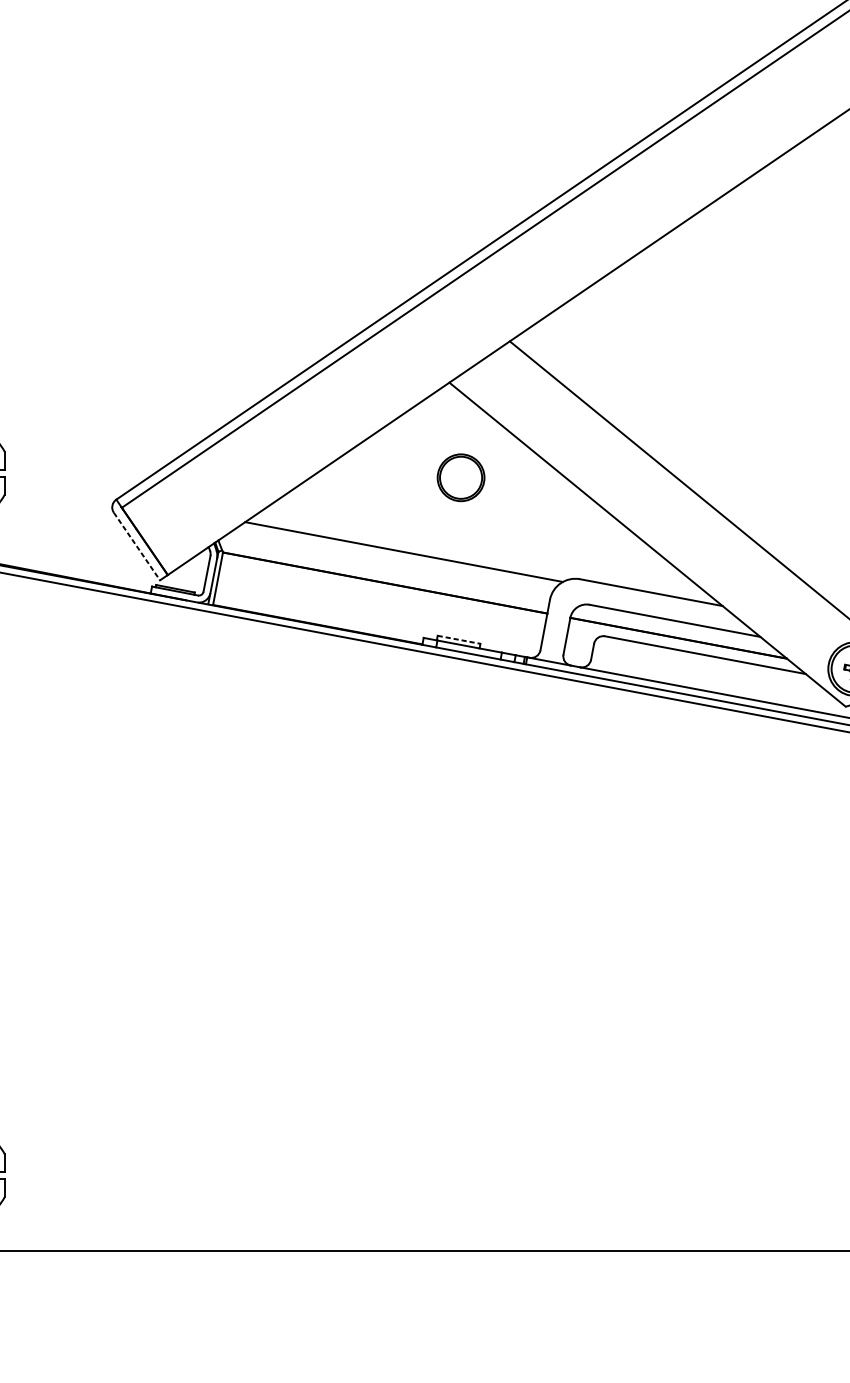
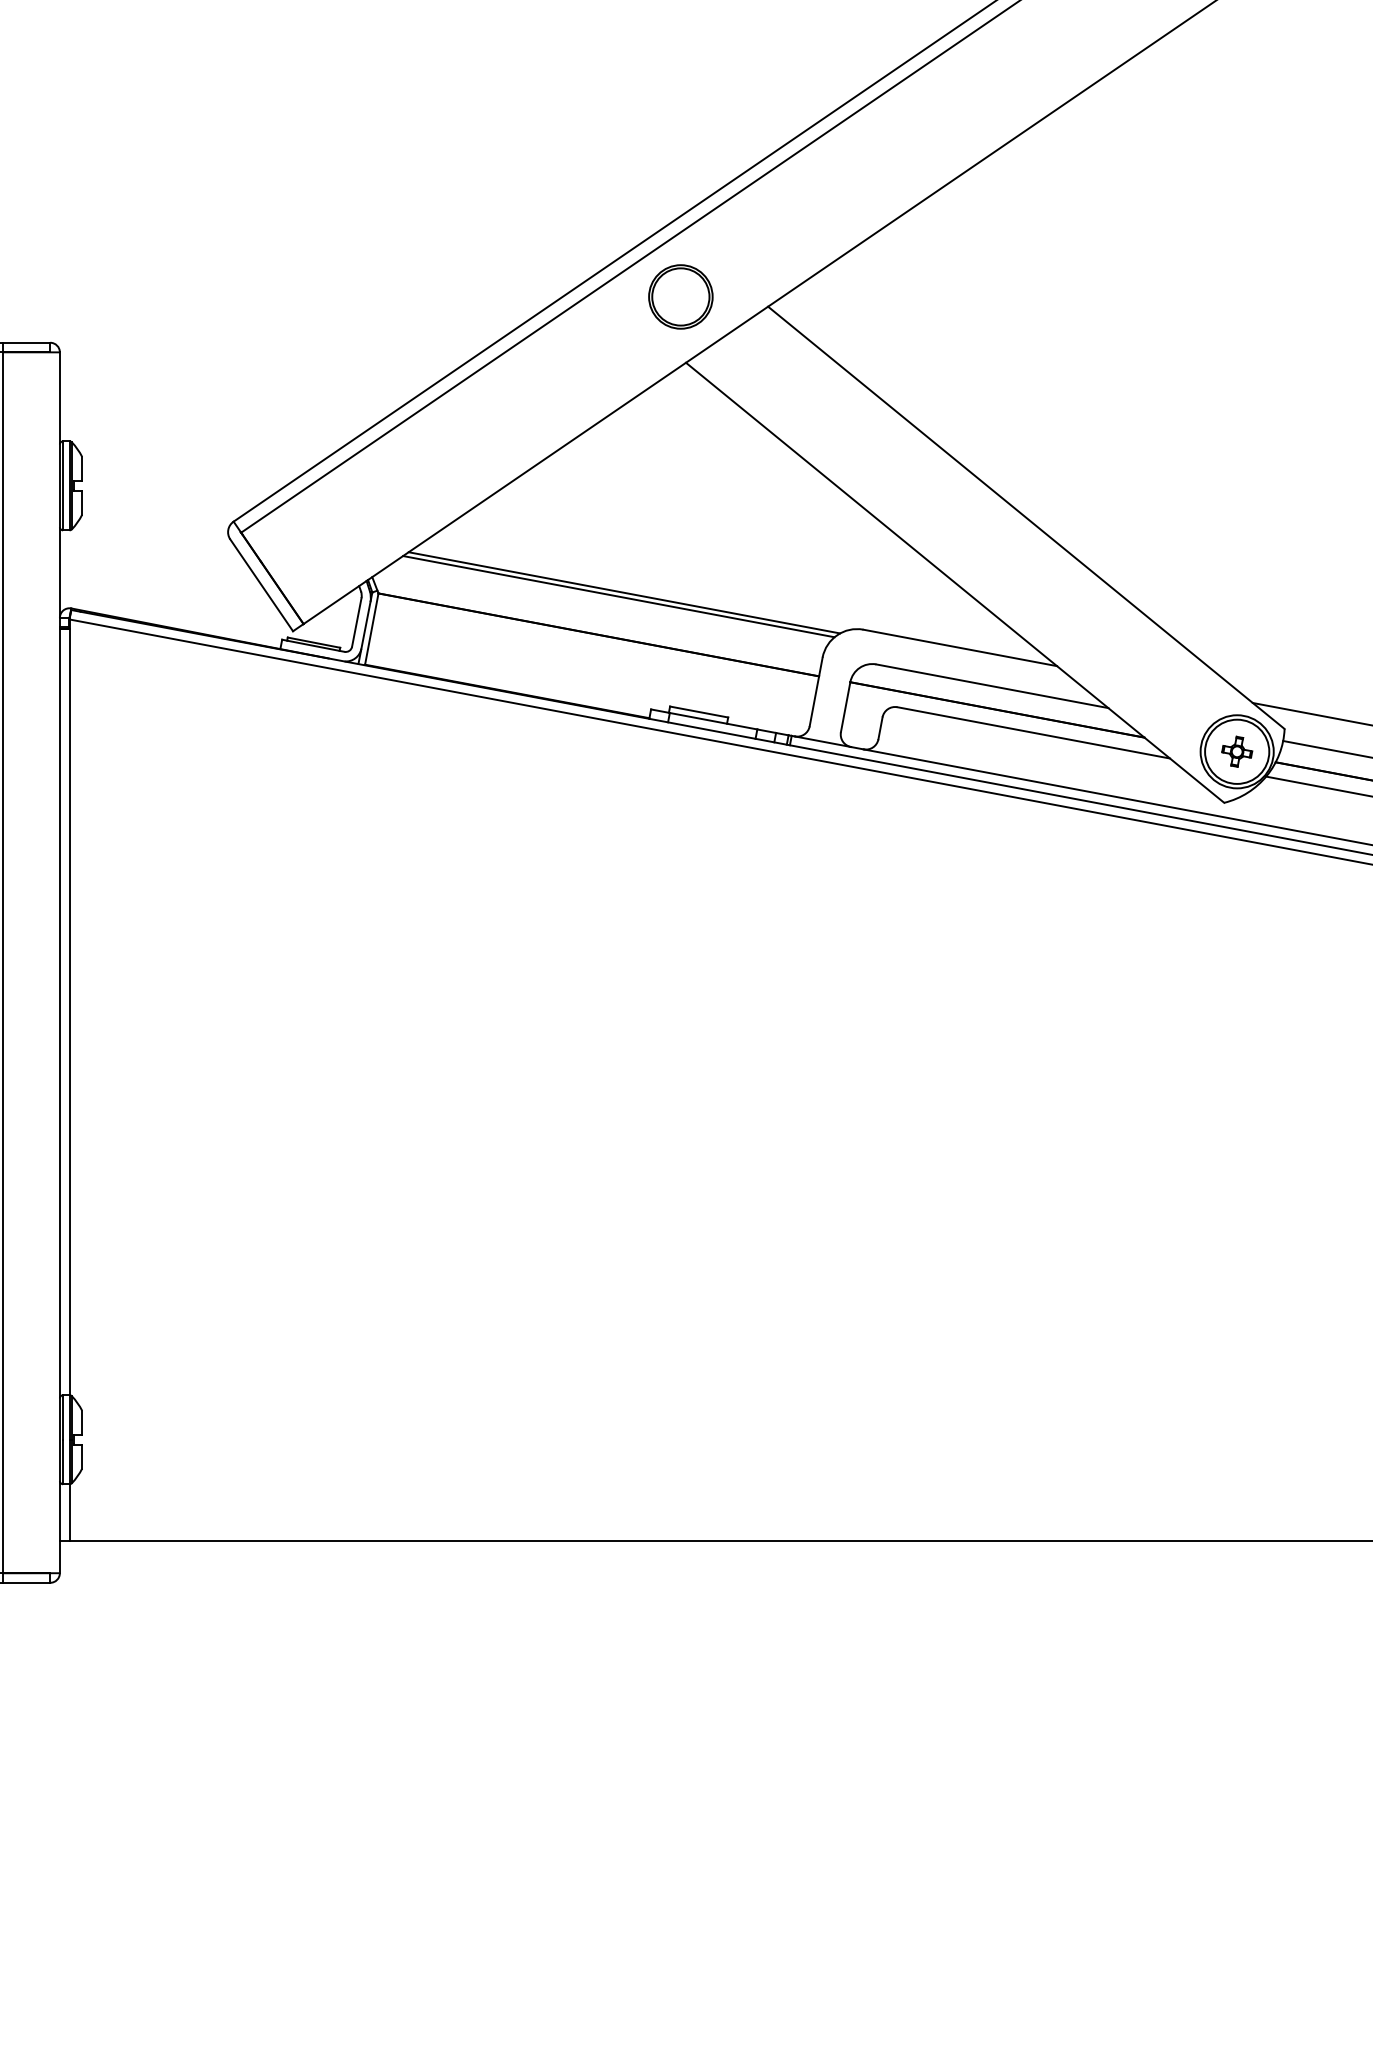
part: (460, 477) -> (680, 296), moved
line: (136, 546) -> (261, 585), dashed -> solid
line: (399, 554) -> (618, 596), added
line: (459, 640) -> (699, 712), dashed -> solid

